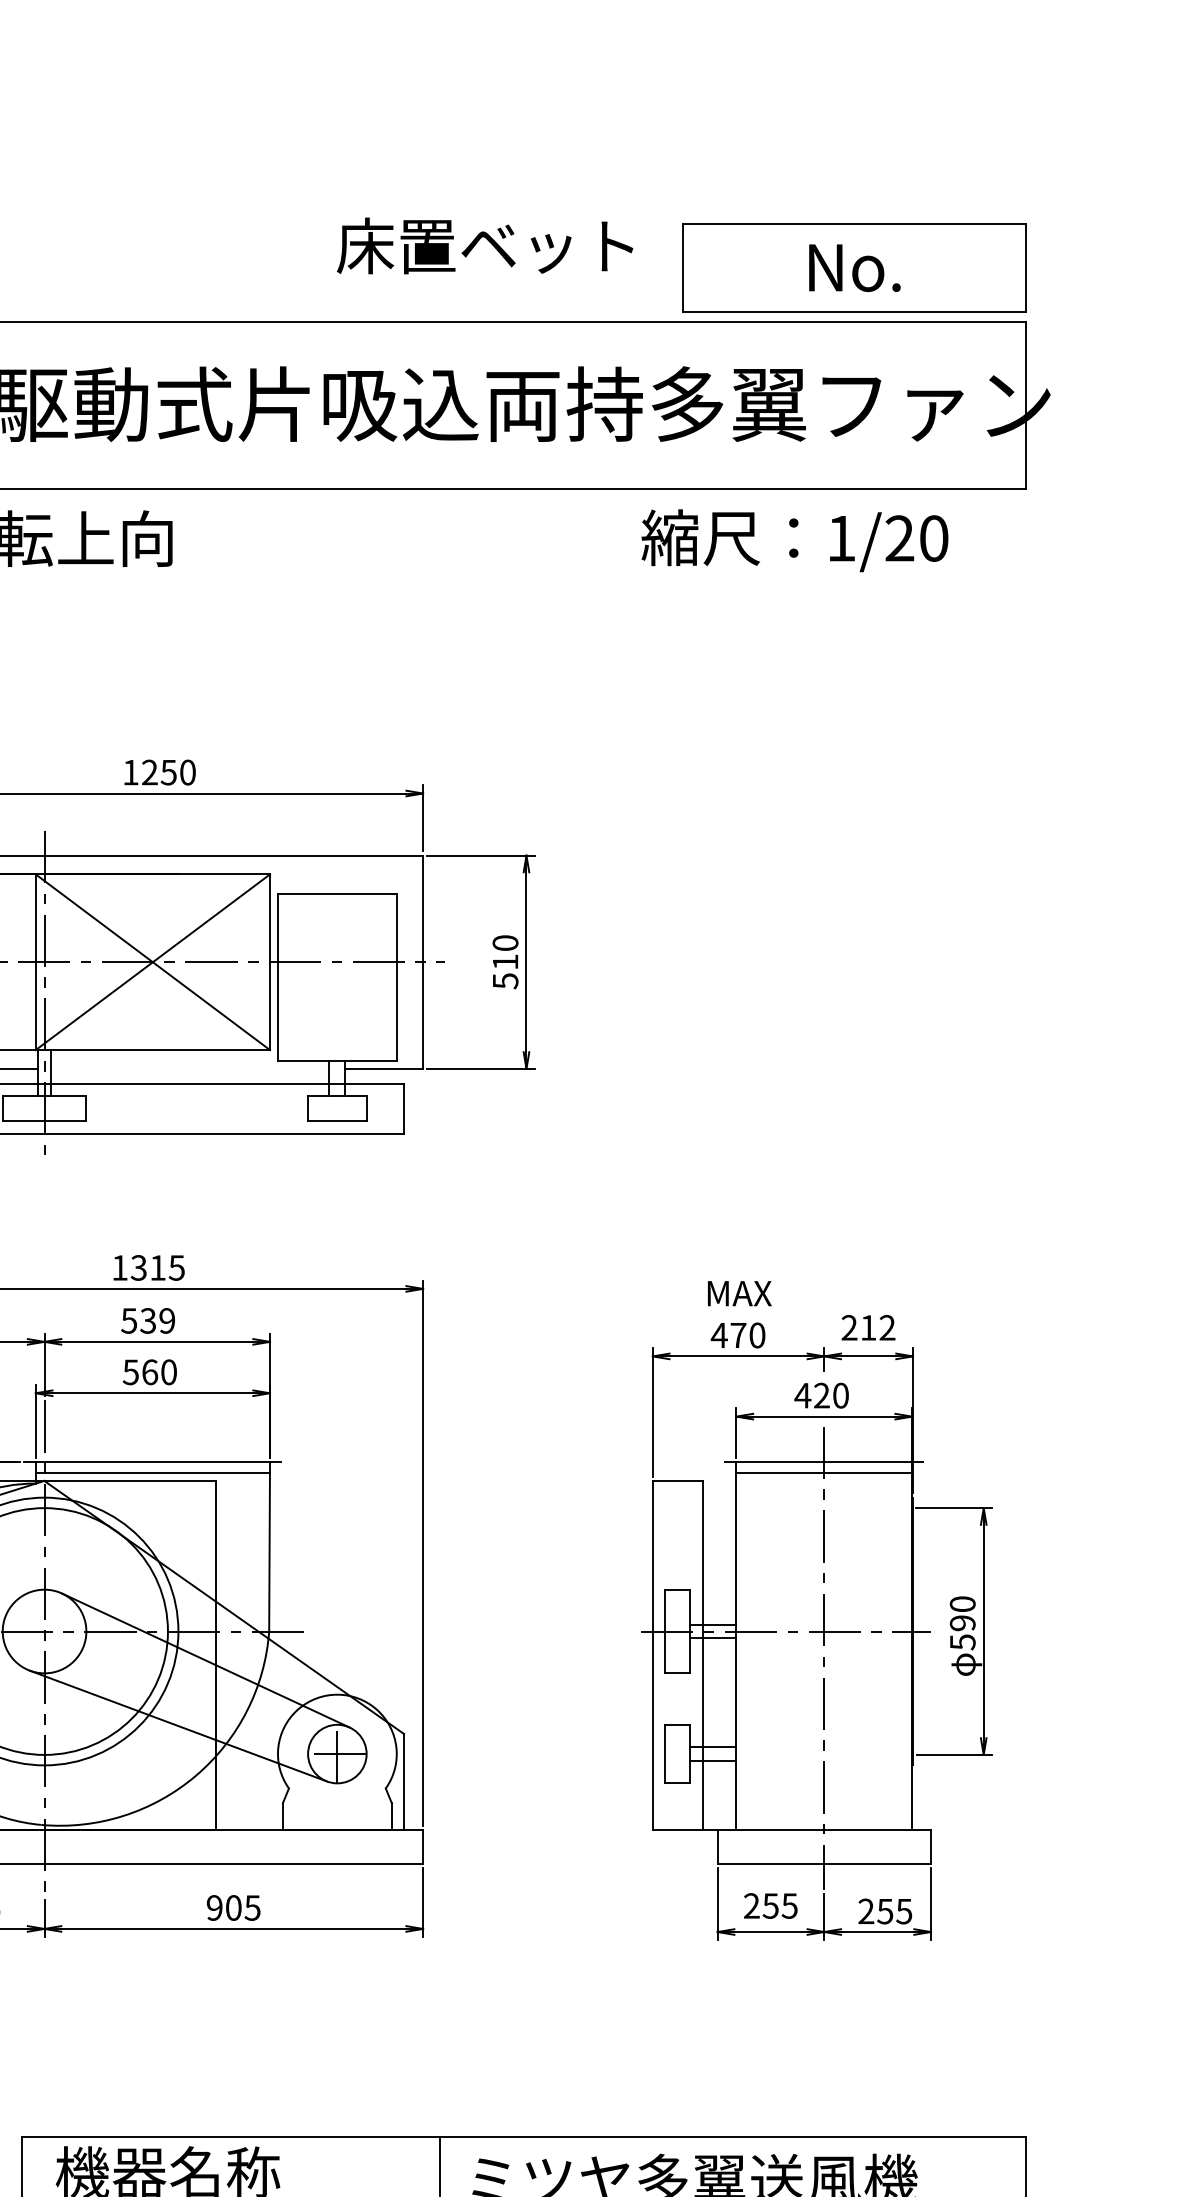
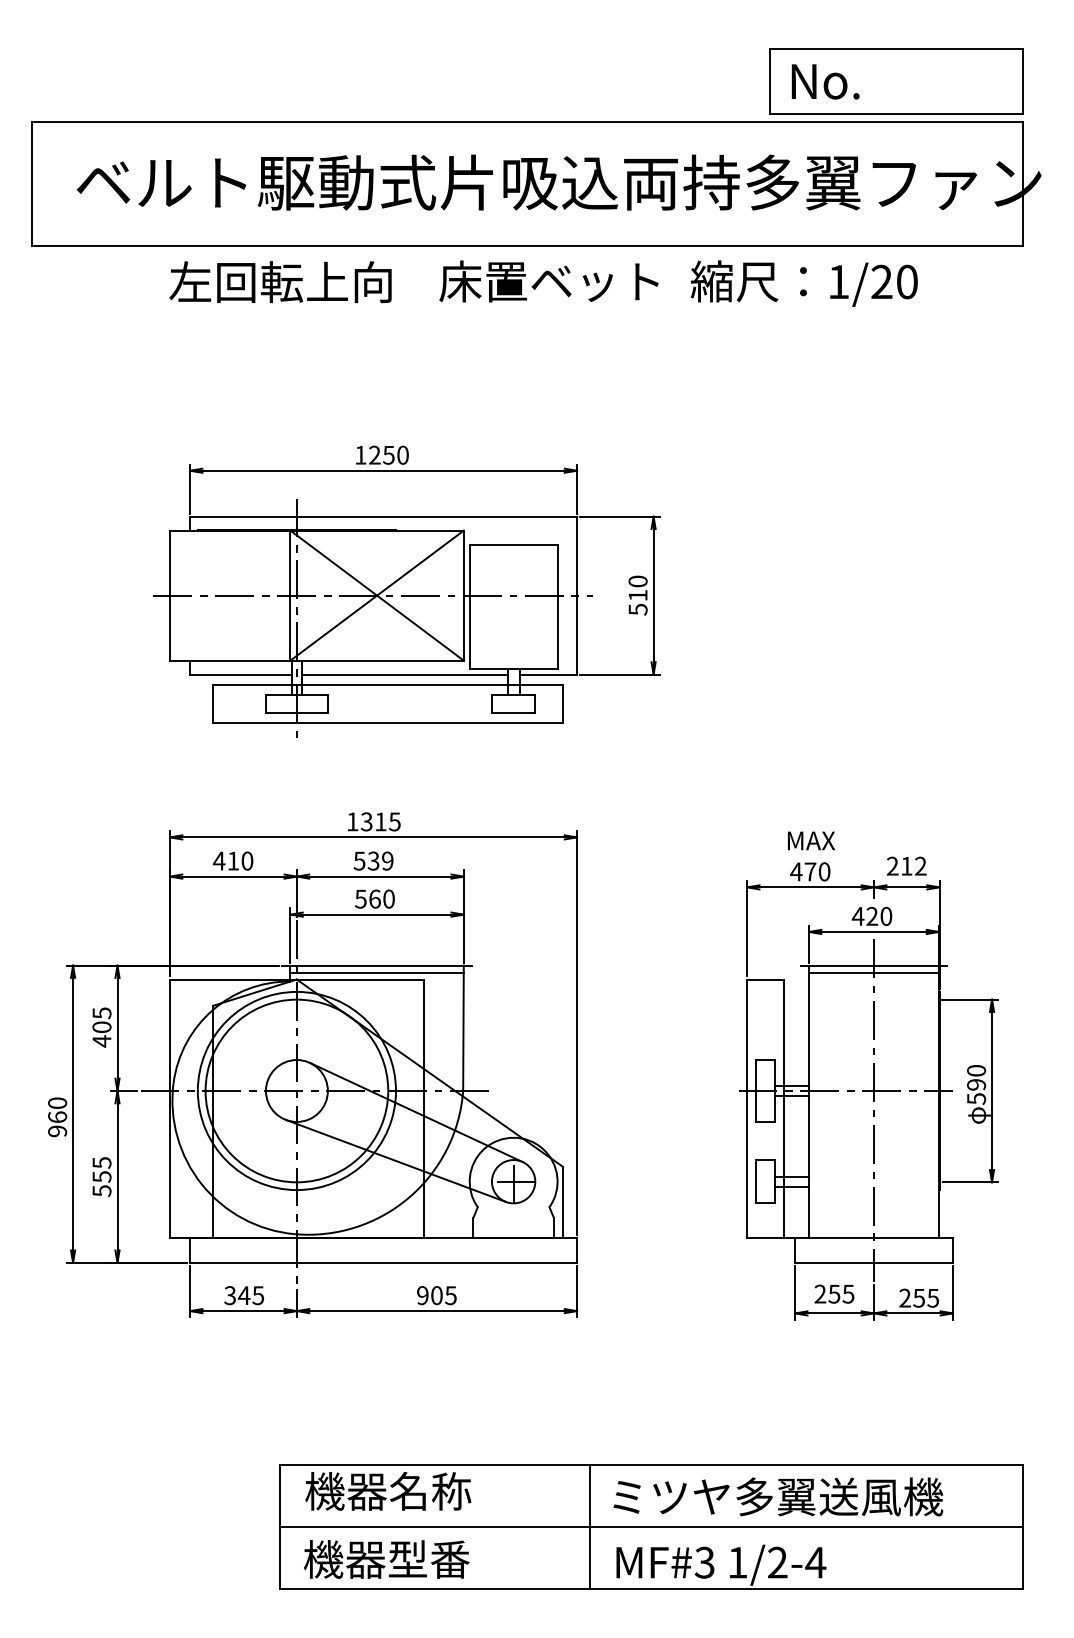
text: (484, 245) -> (548, 281), moved
text: (854, 267) -> (825, 81), moved
text: (793, 540) -> (803, 283), moved
line: (189, 1068) -> (404, 674), added

